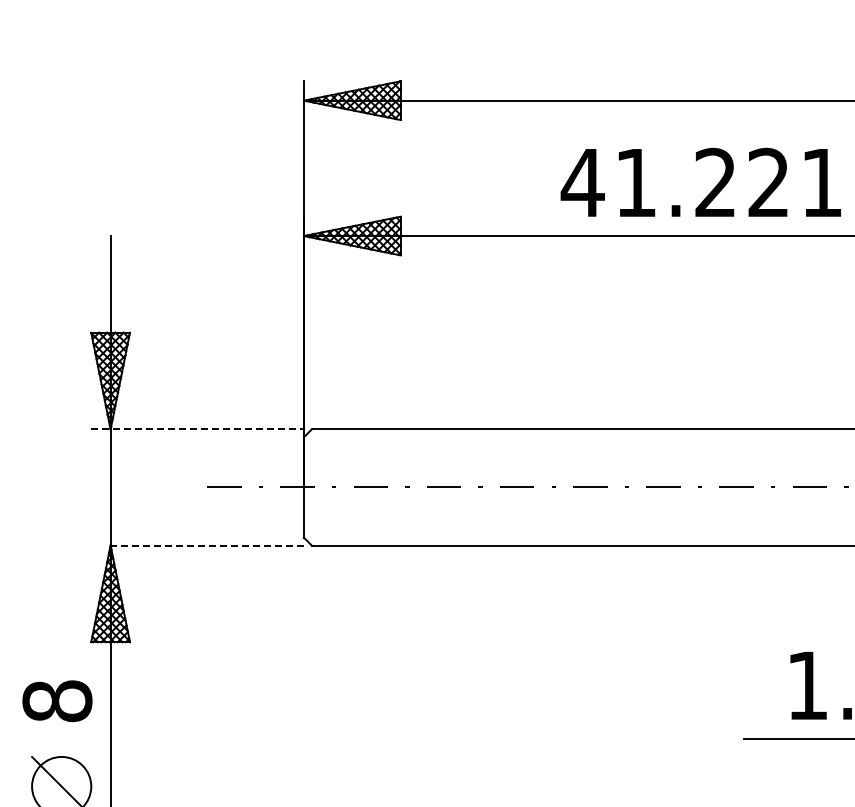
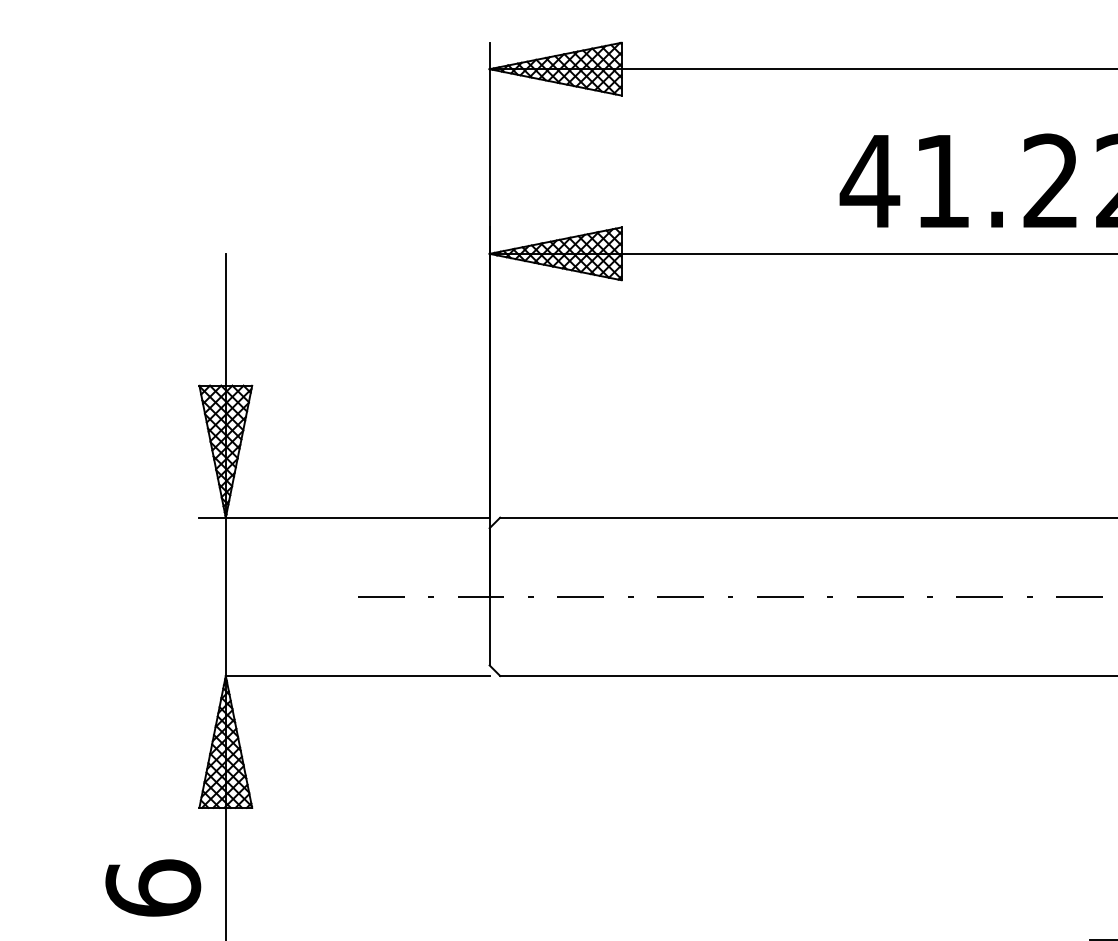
line: (198, 429) -> (345, 517), dashed -> solid
line: (207, 545) -> (357, 675), dashed -> solid
text: (57, 701) -> (153, 888), 8 -> 6

